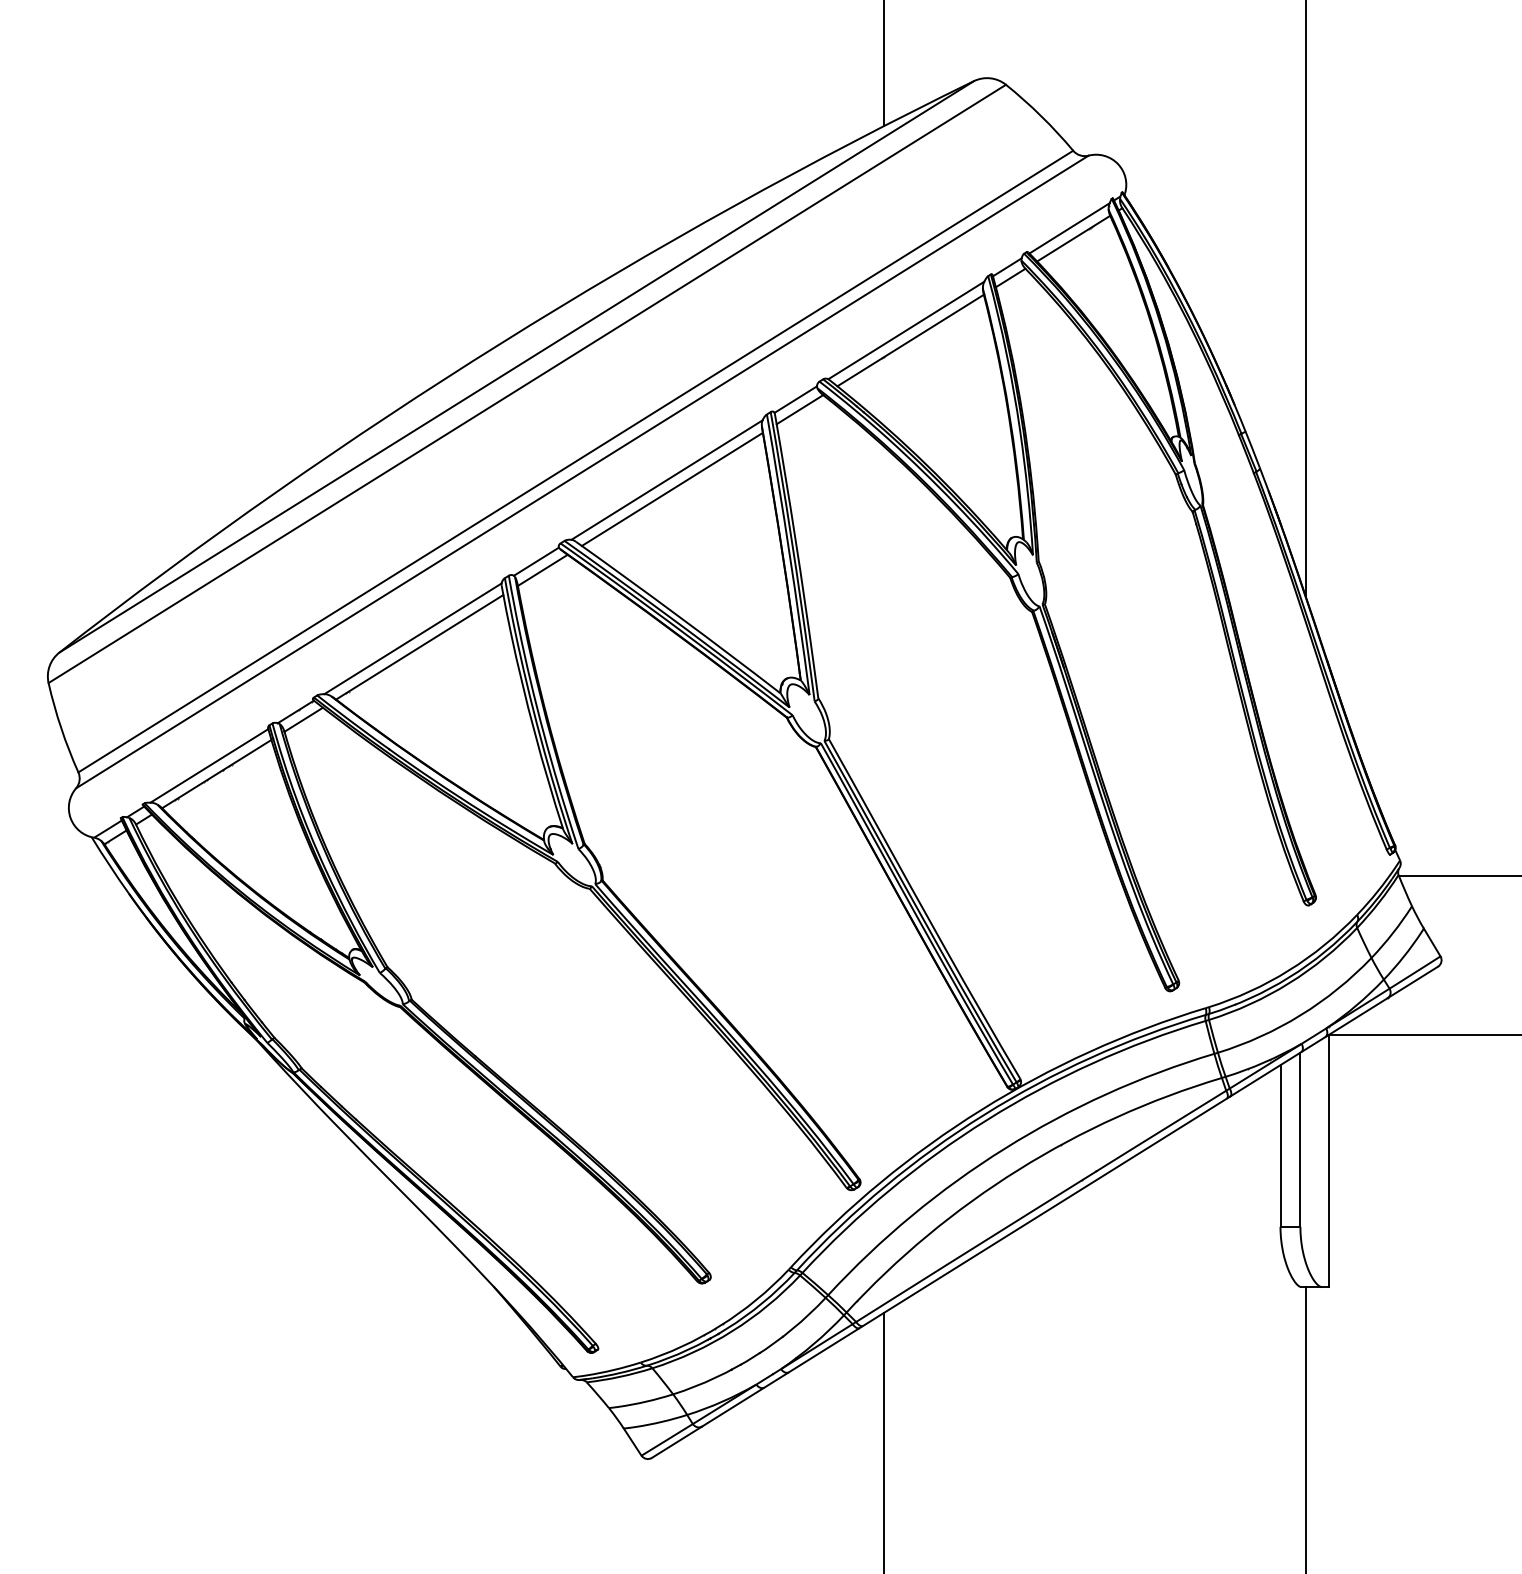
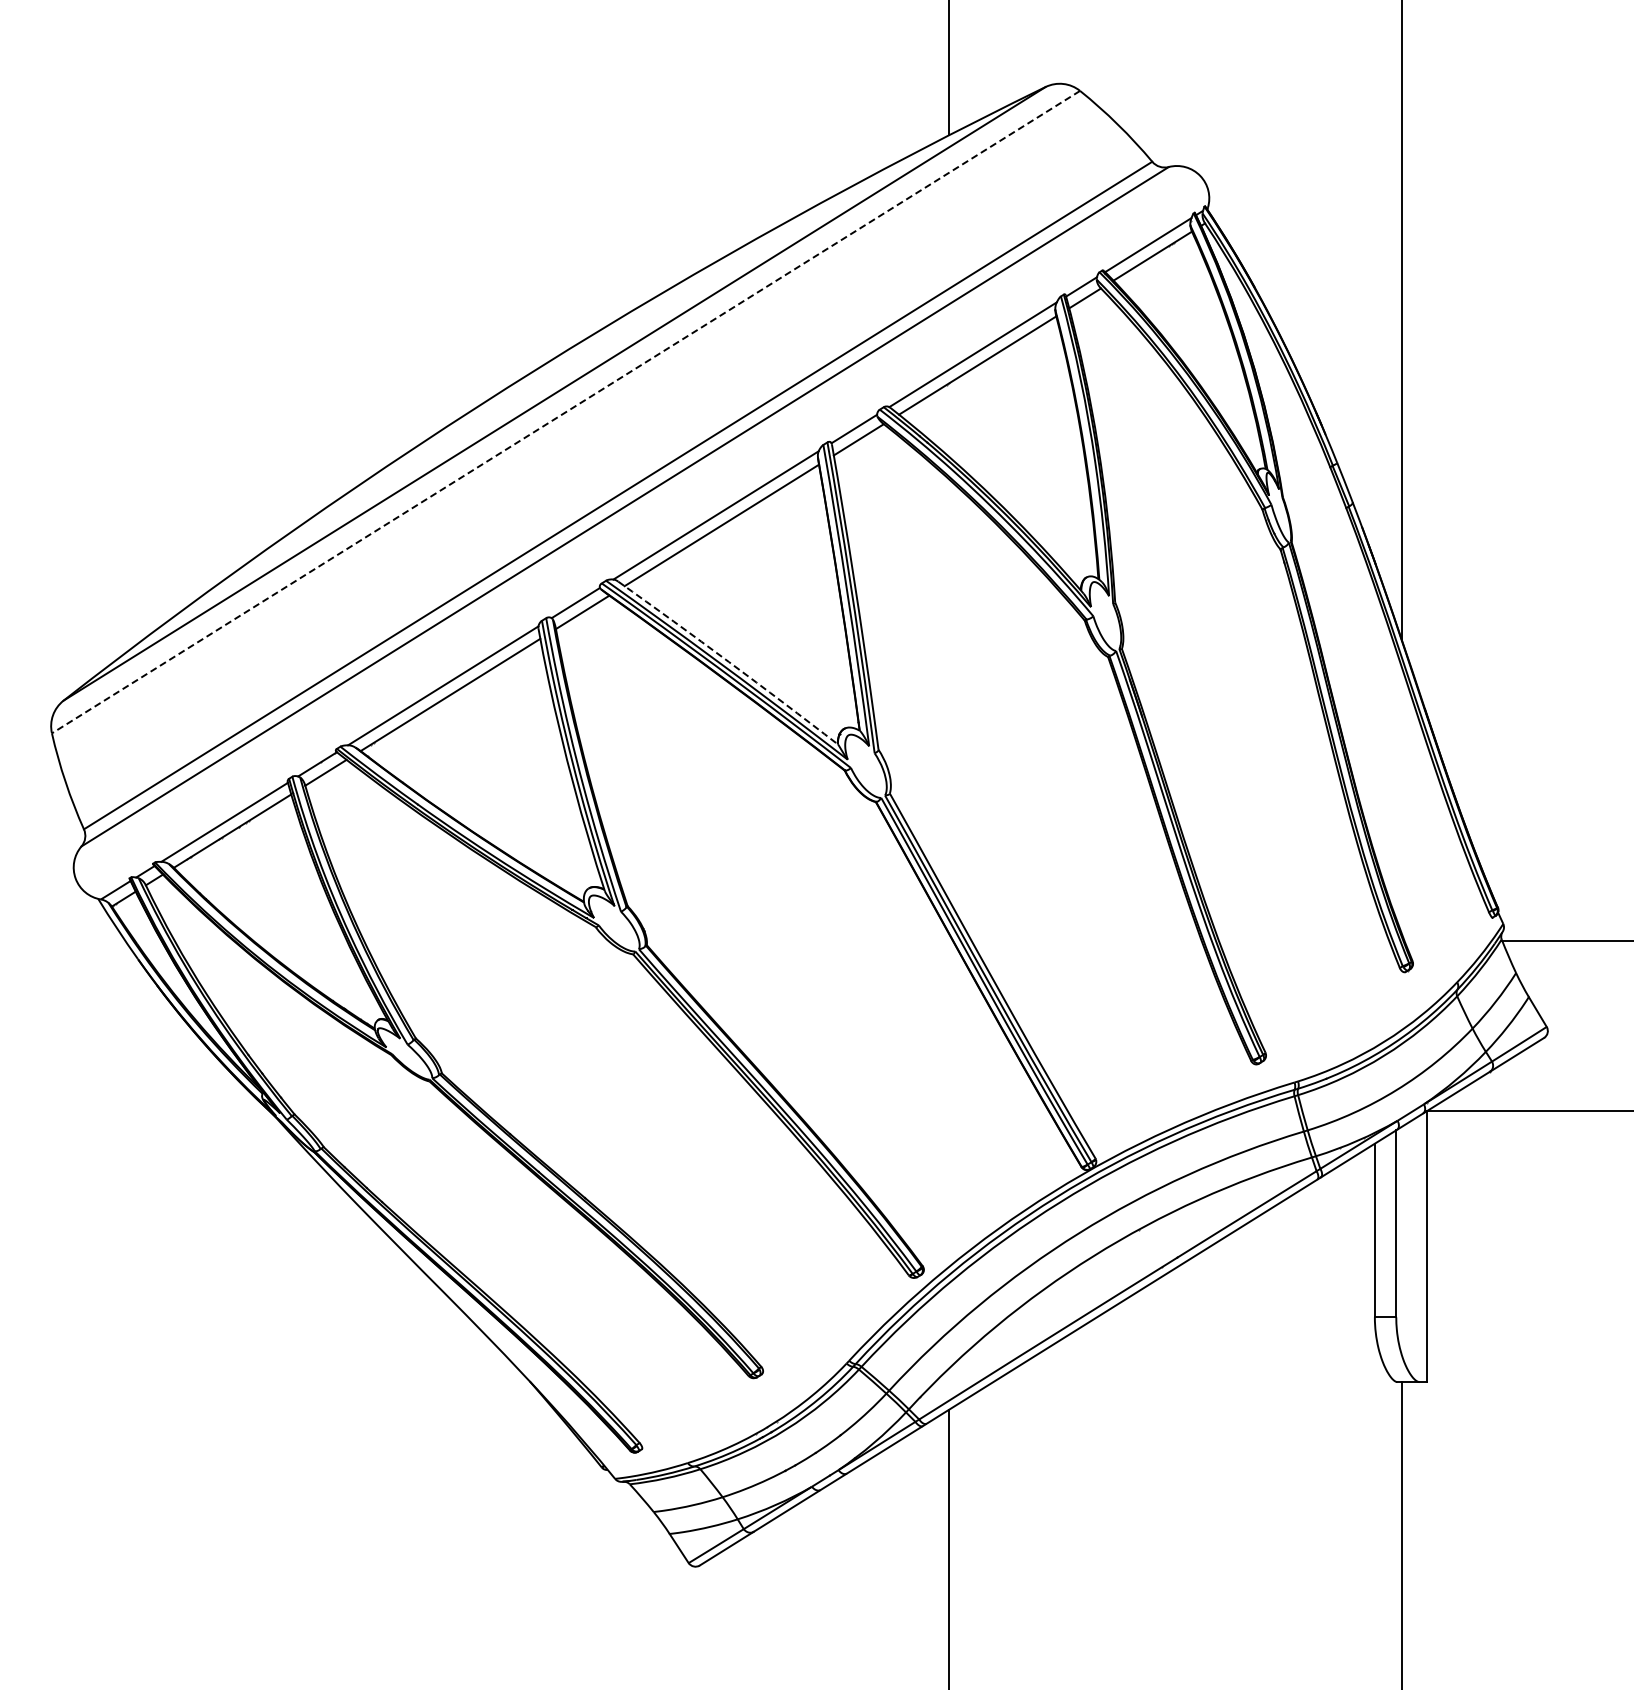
line: (526, 384) -> (565, 412), solid -> dashed
line: (678, 617) -> (728, 662), solid -> dashed

